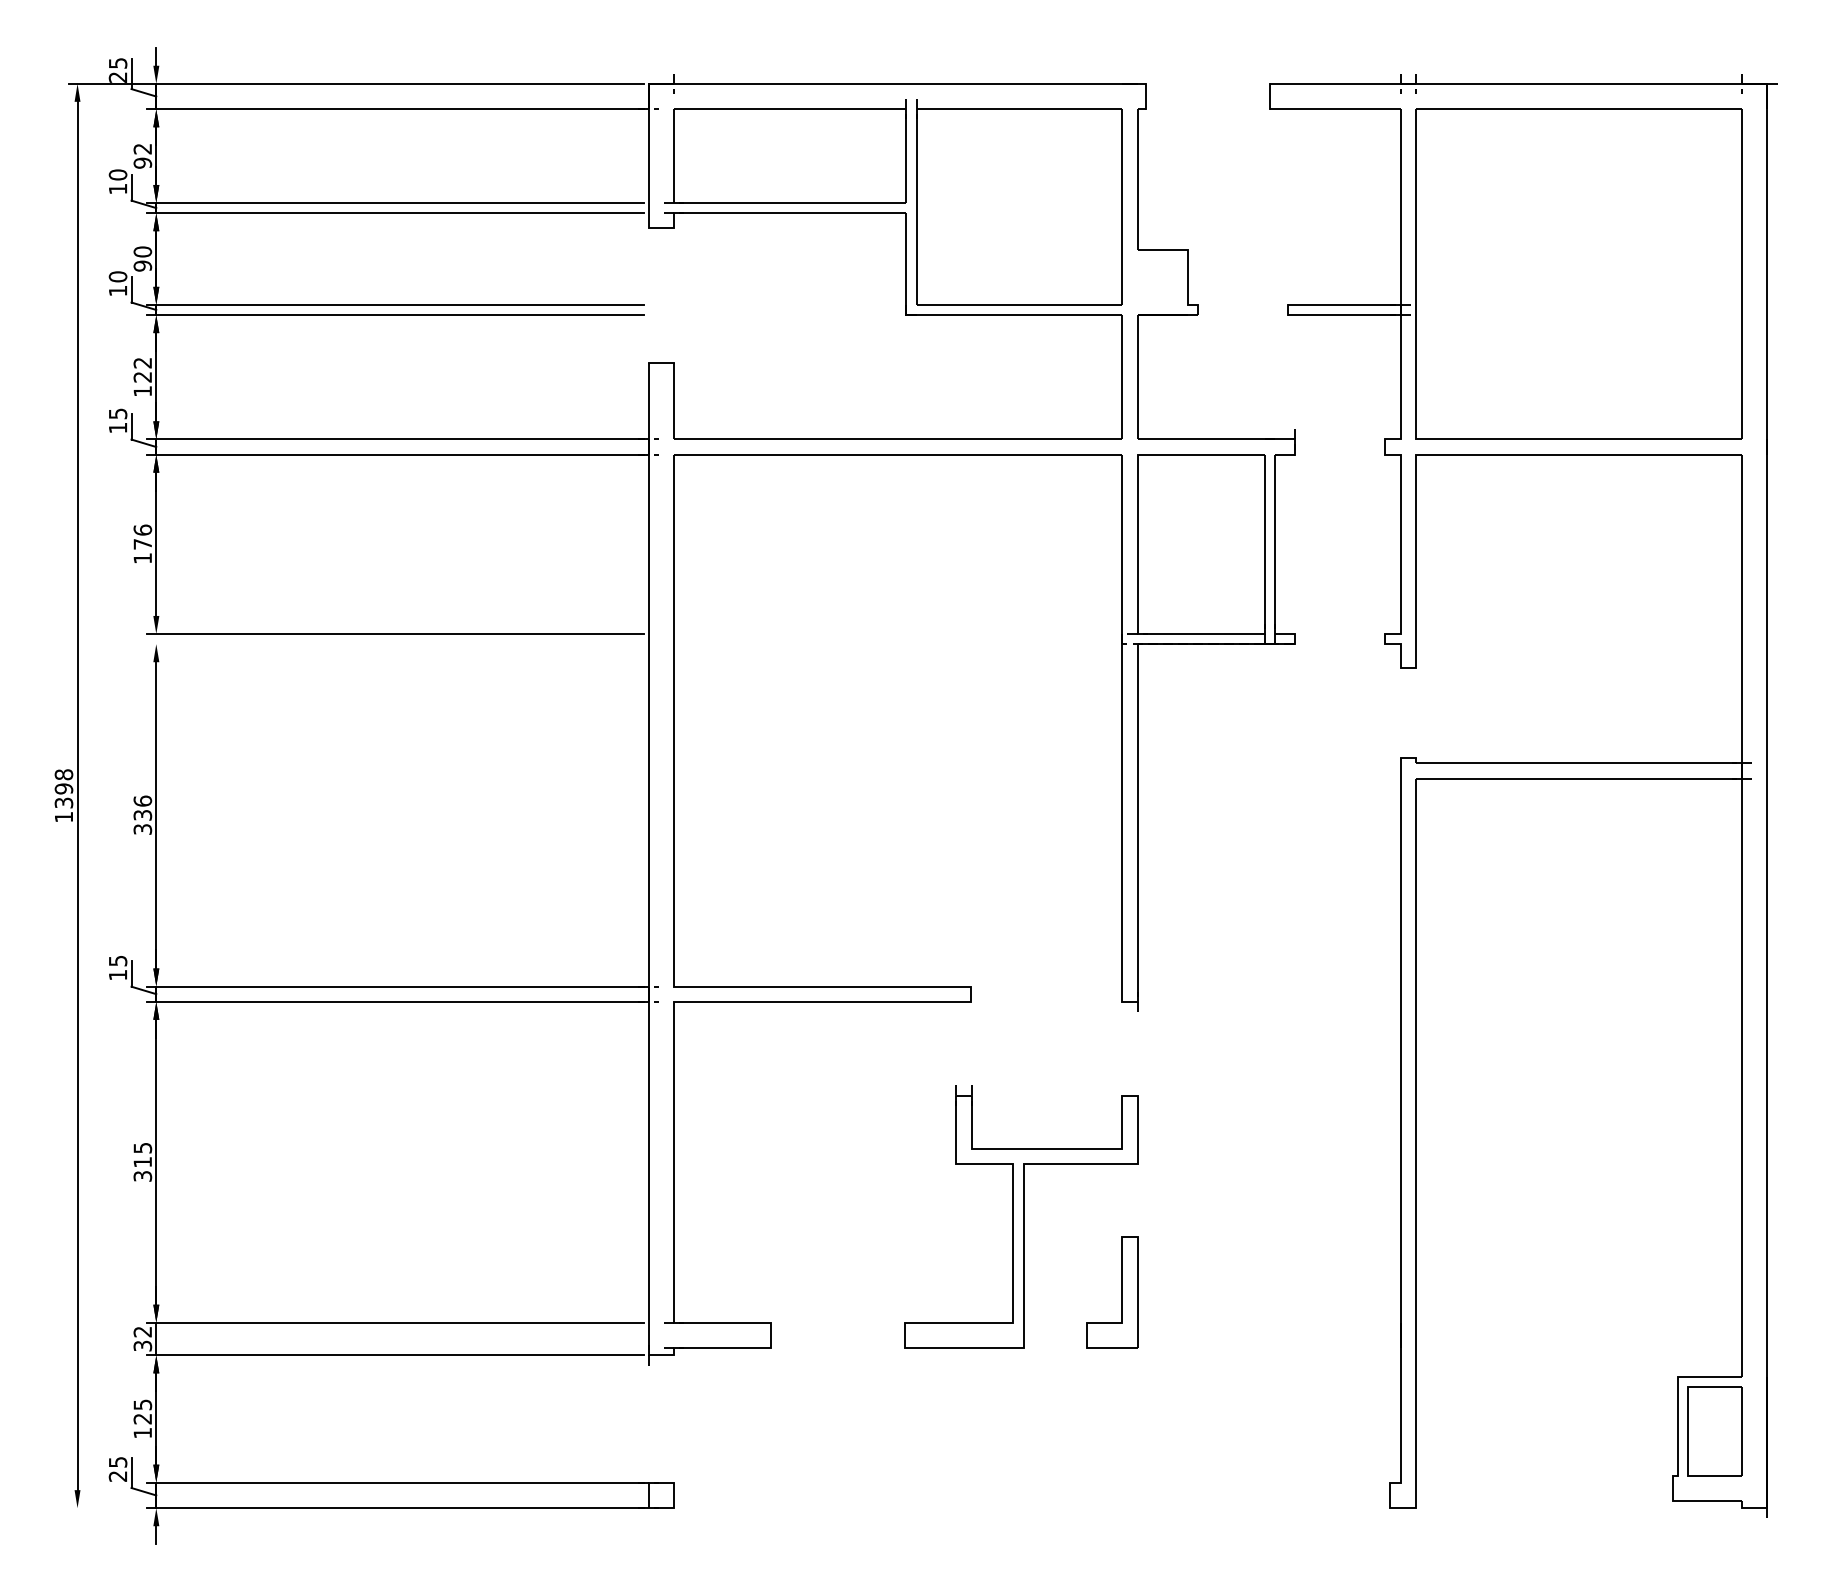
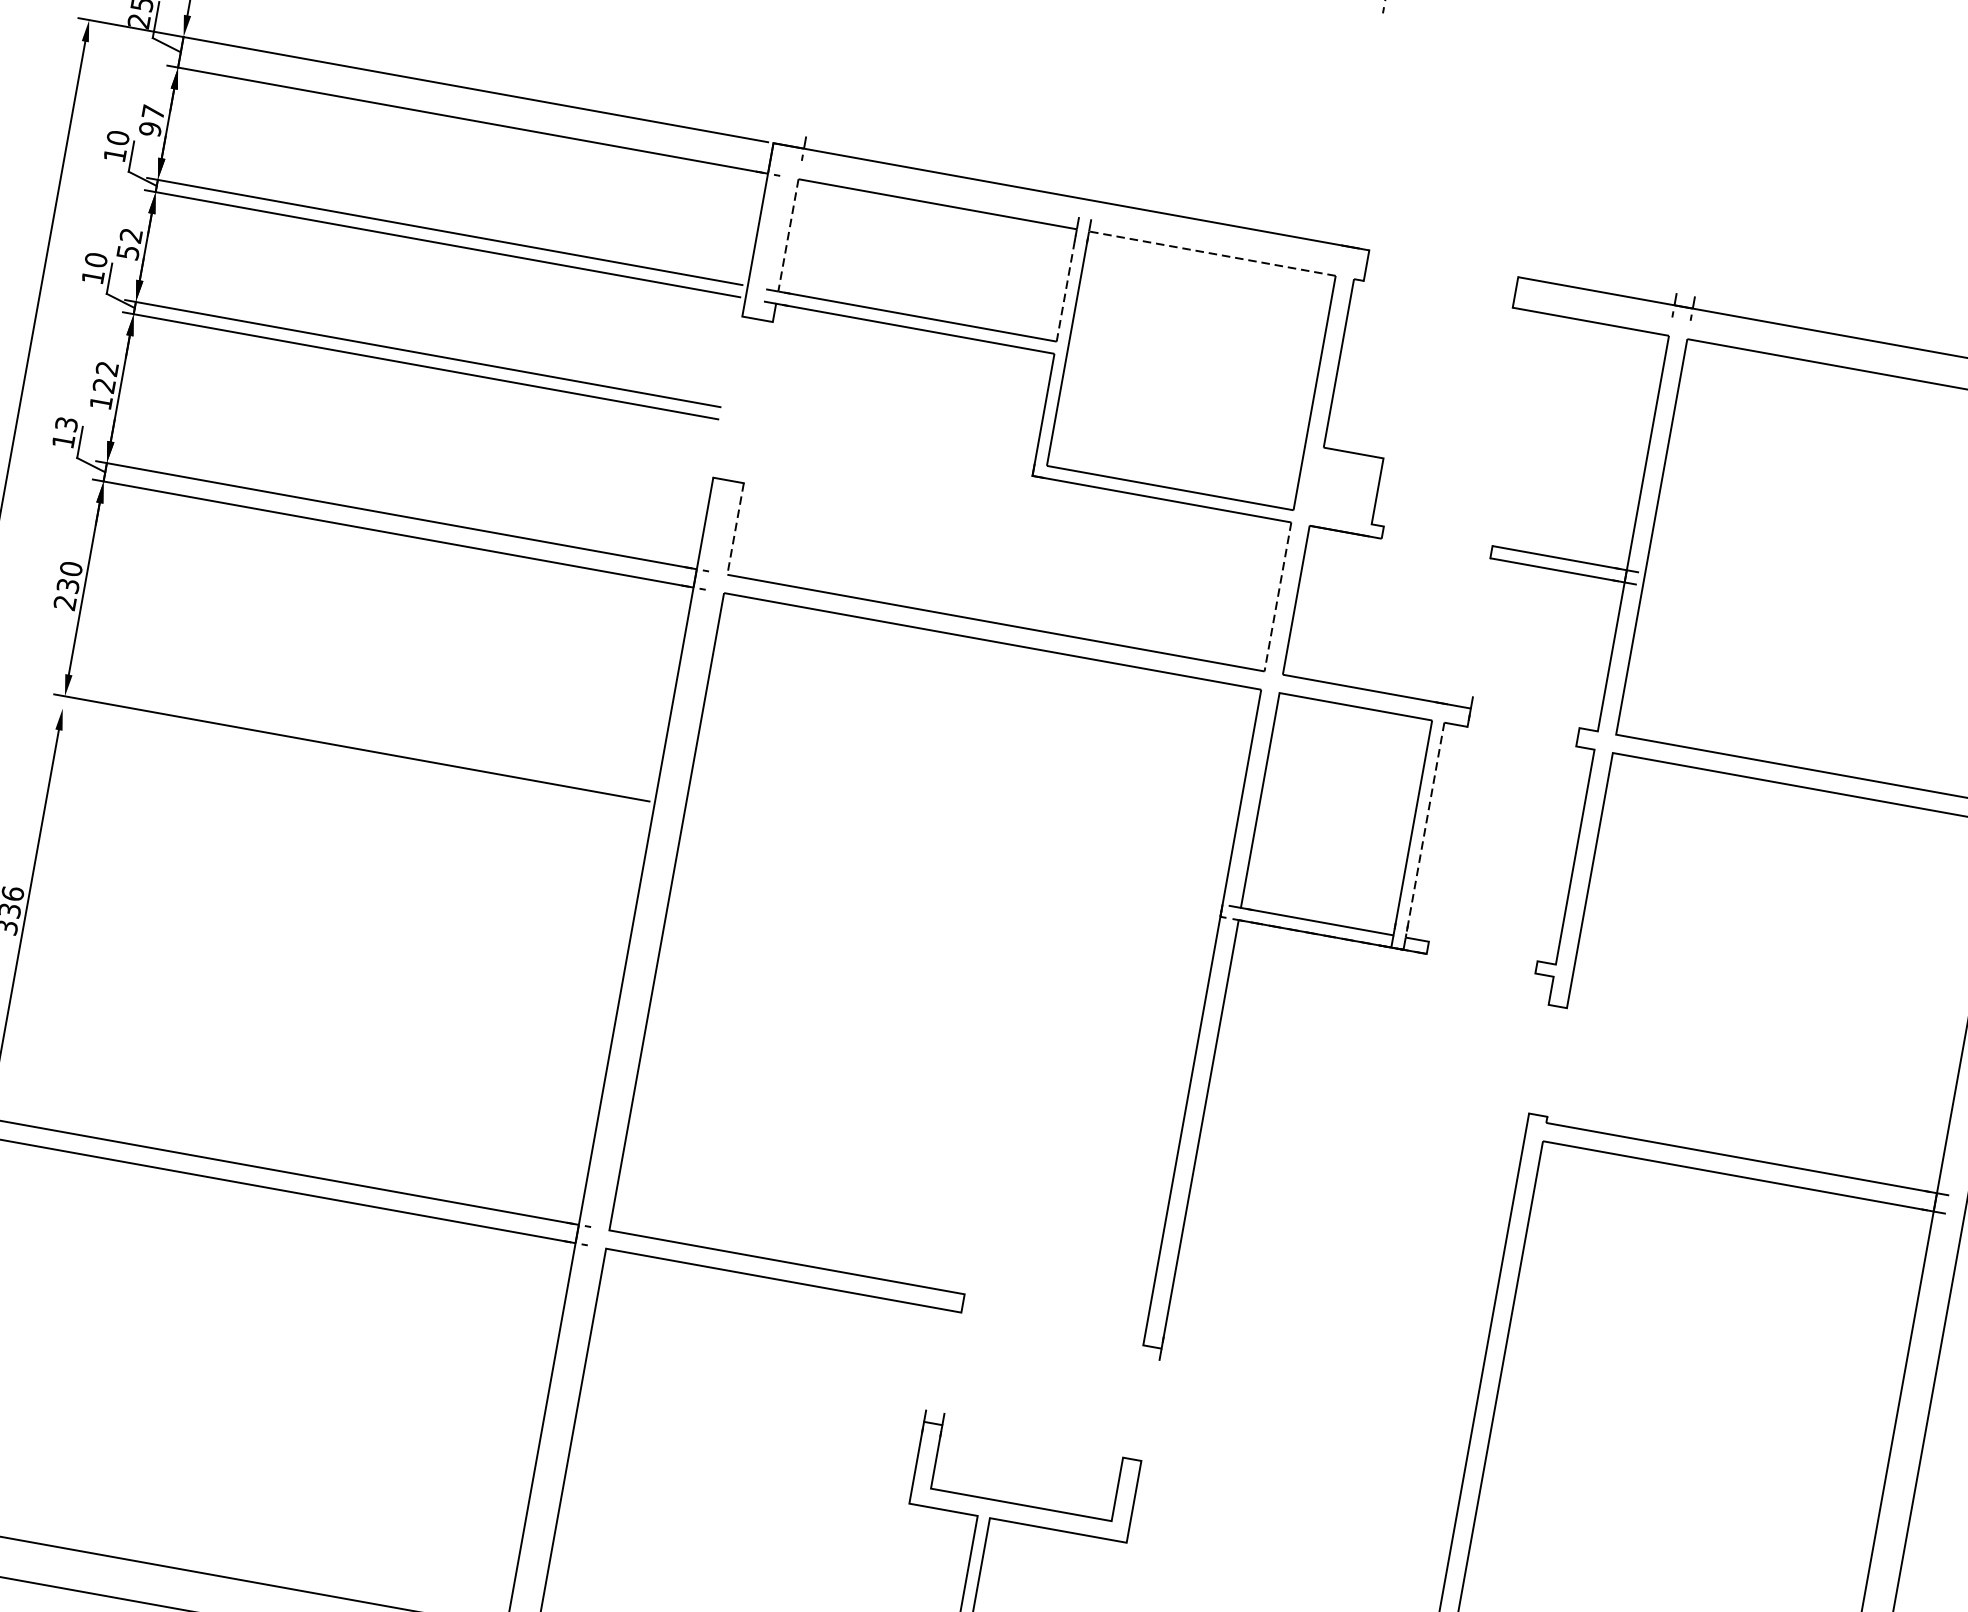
line: (1019, 109) -> (1212, 253), solid -> dashed
text: (142, 148) -> (153, 111), 92 -> 97
line: (674, 156) -> (788, 235), solid -> dashed
line: (906, 156) -> (1066, 285), solid -> dashed
text: (142, 258) -> (129, 243), 90 -> 52
line: (1122, 377) -> (1278, 597), solid -> dashed
line: (674, 401) -> (736, 529), solid -> dashed
text: (117, 413) -> (66, 423), 15 -> 13
text: (142, 543) -> (67, 584), 176 -> 230
line: (1275, 544) -> (1425, 830), solid -> dashed

